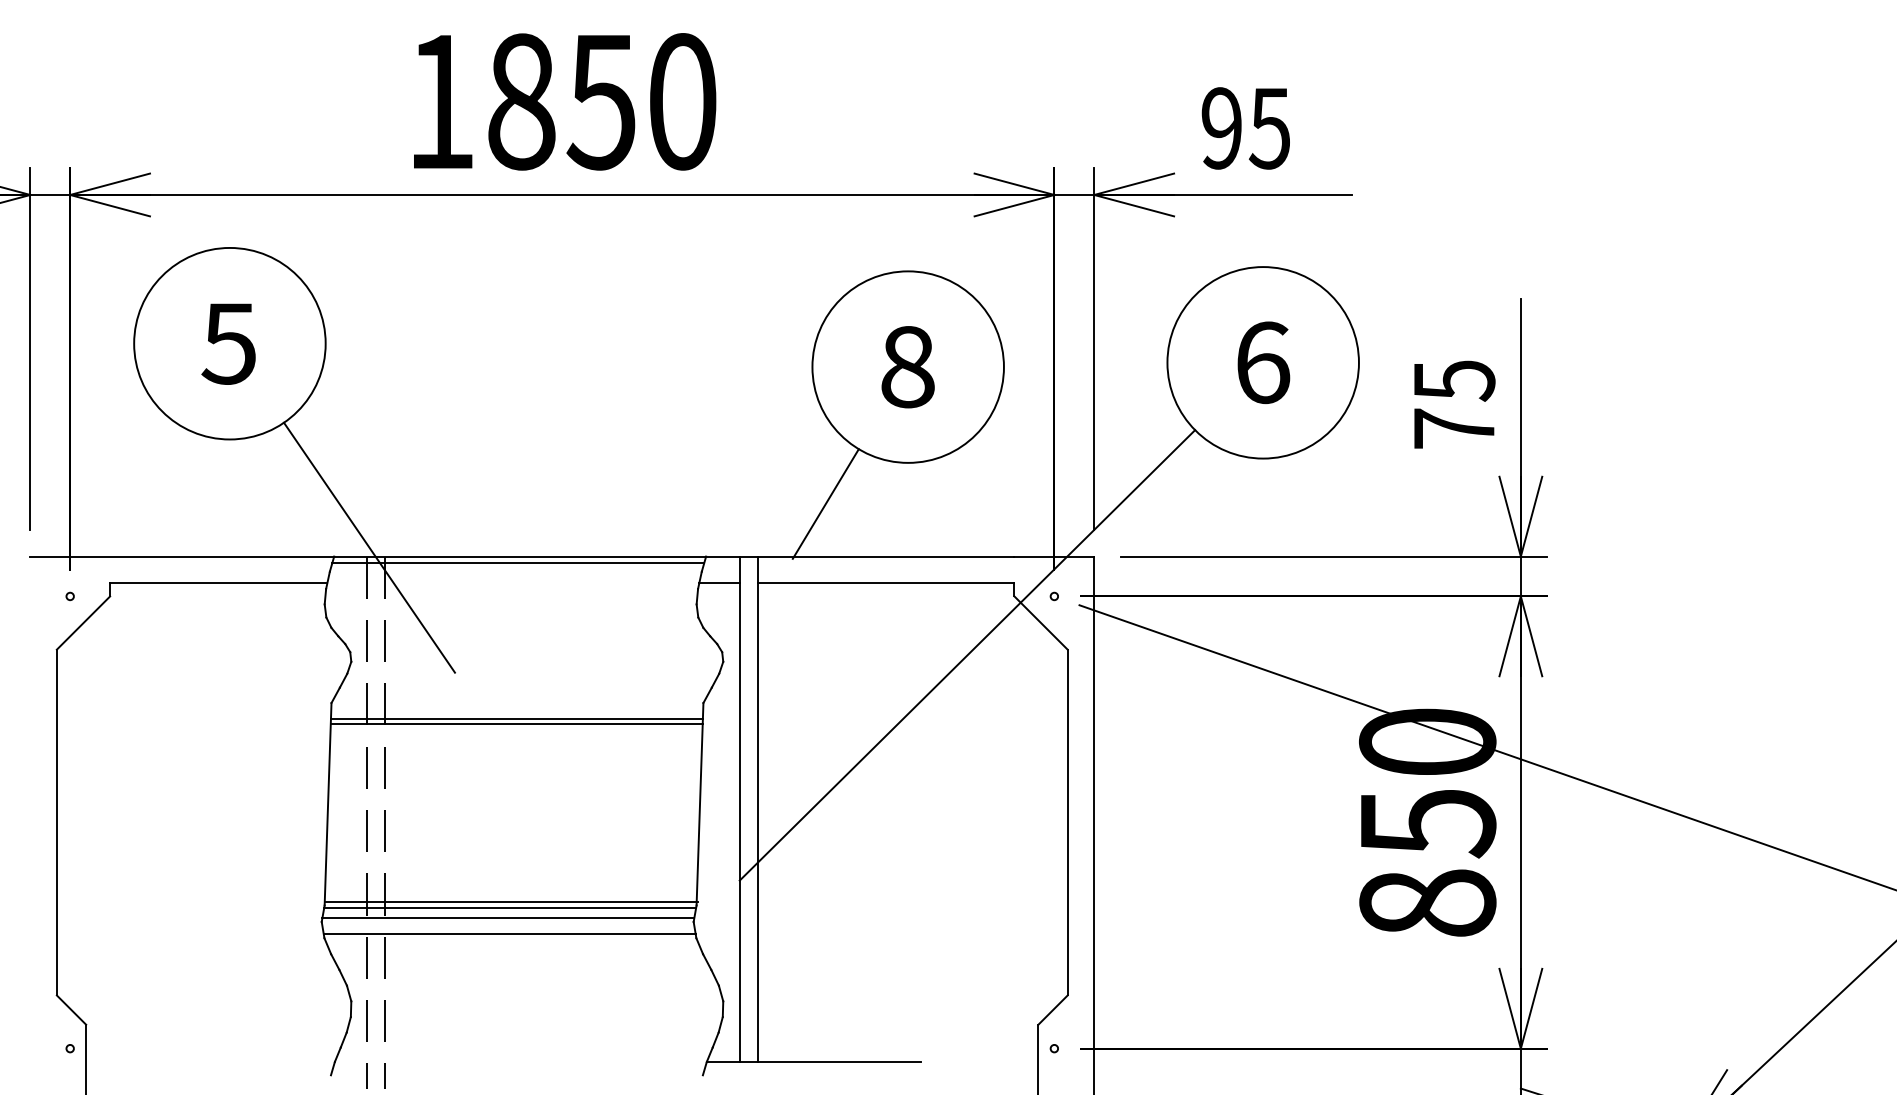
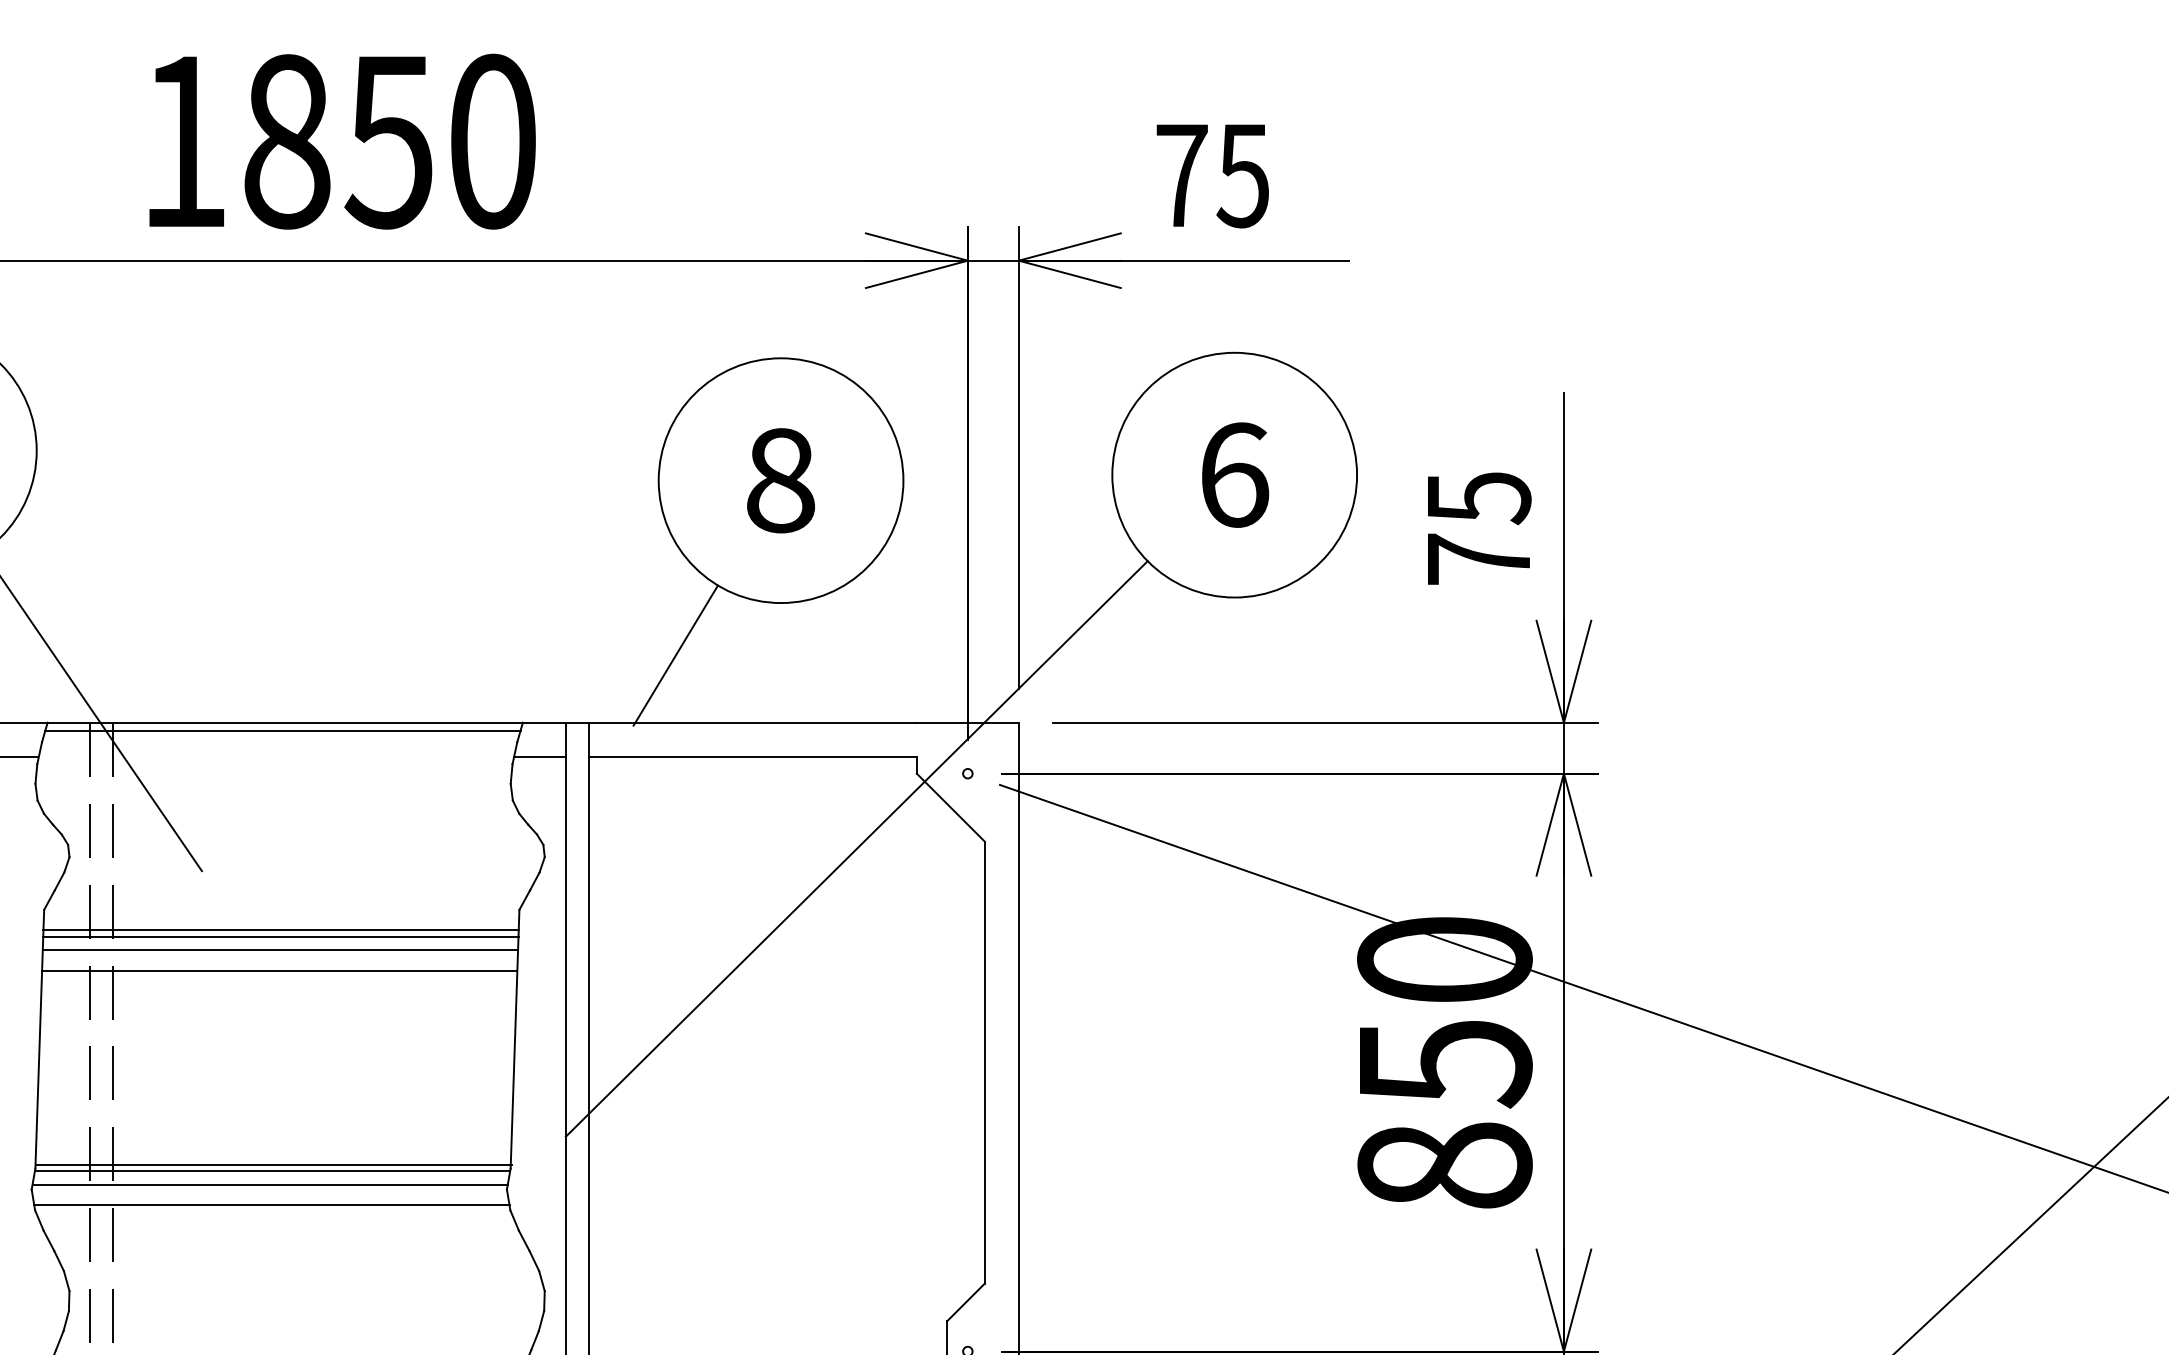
text: (1221, 128) -> (1181, 175), 95 -> 75
line: (516, 734) -> (280, 950), added
line: (515, 750) -> (279, 970), added

